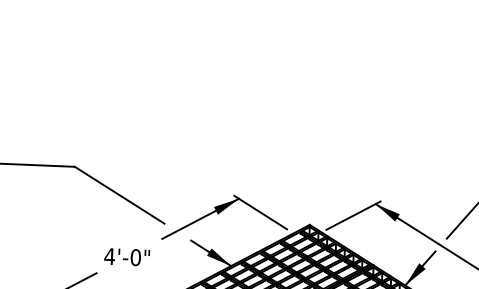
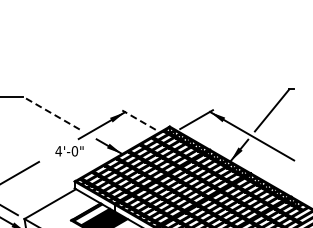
line: (119, 195) -> (51, 113), solid -> dashed
line: (259, 211) -> (138, 119), solid -> dashed
text: (127, 257) -> (69, 151), moved

